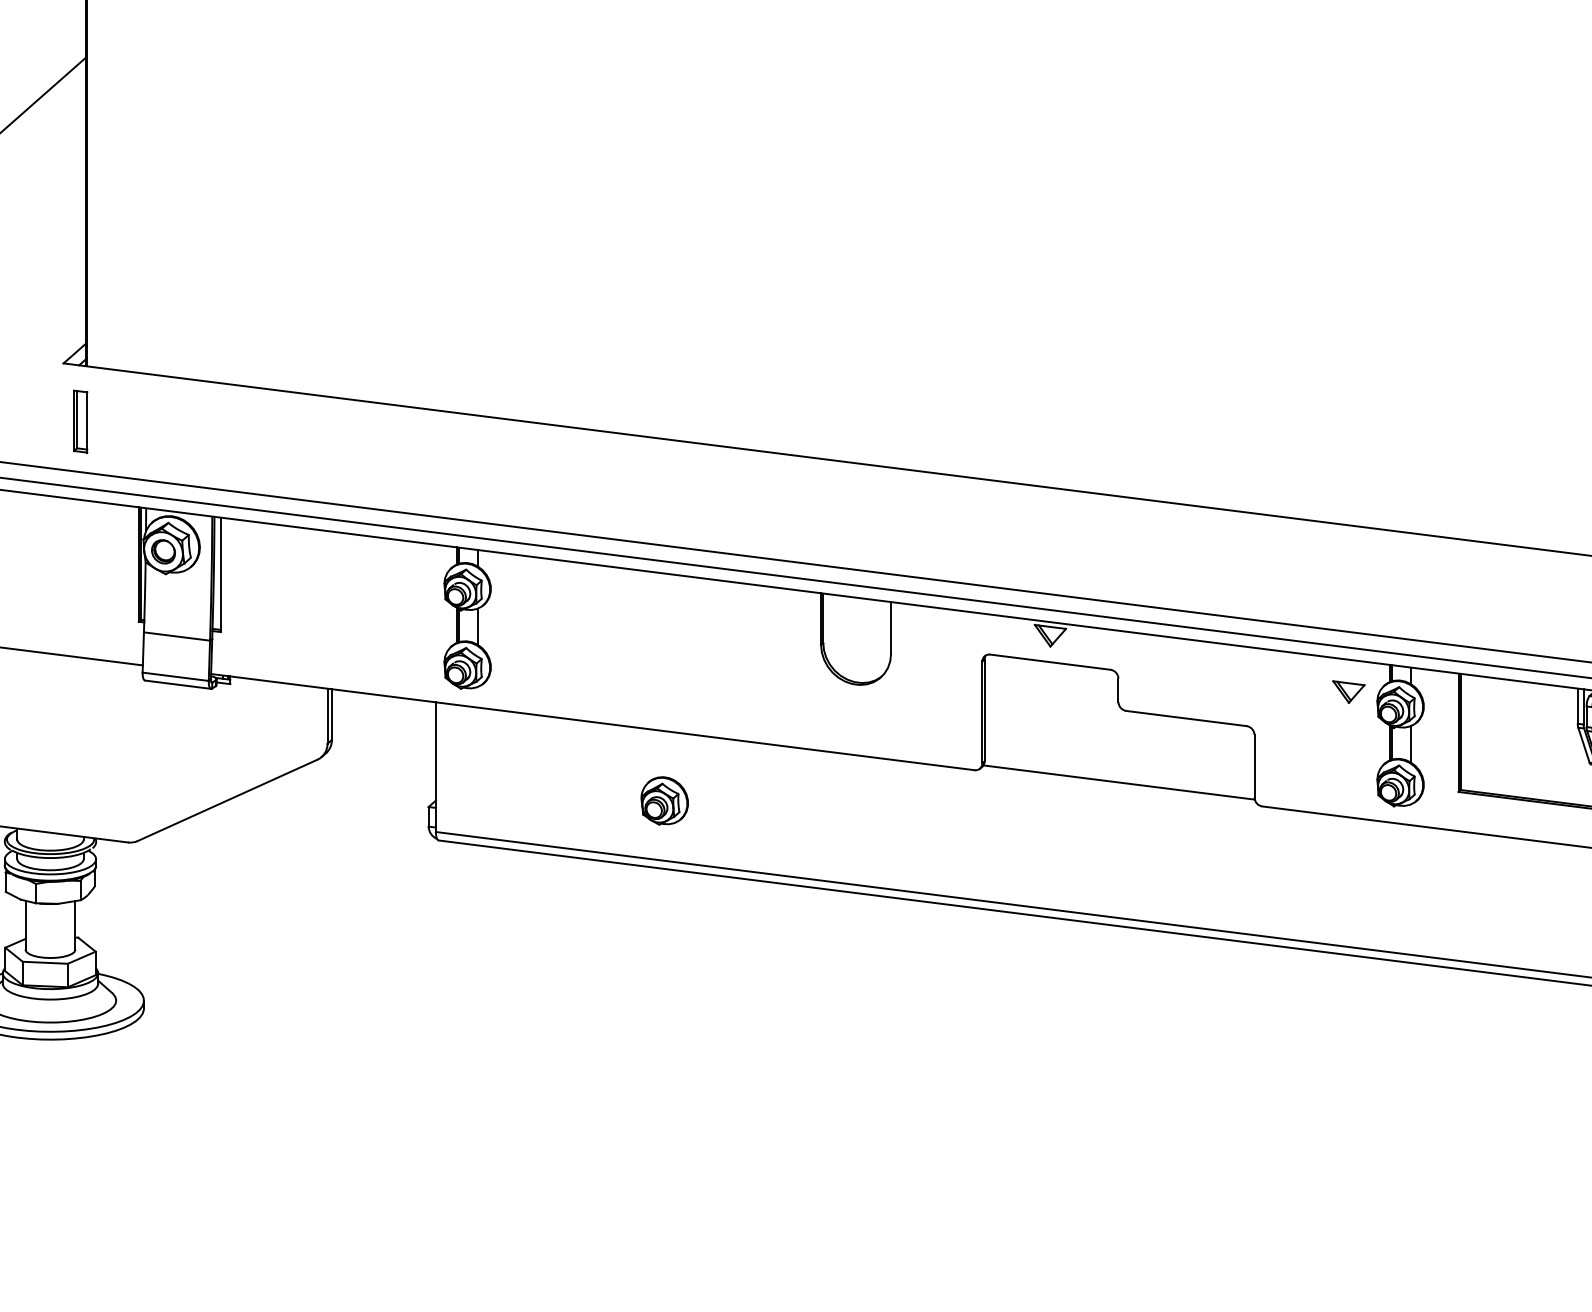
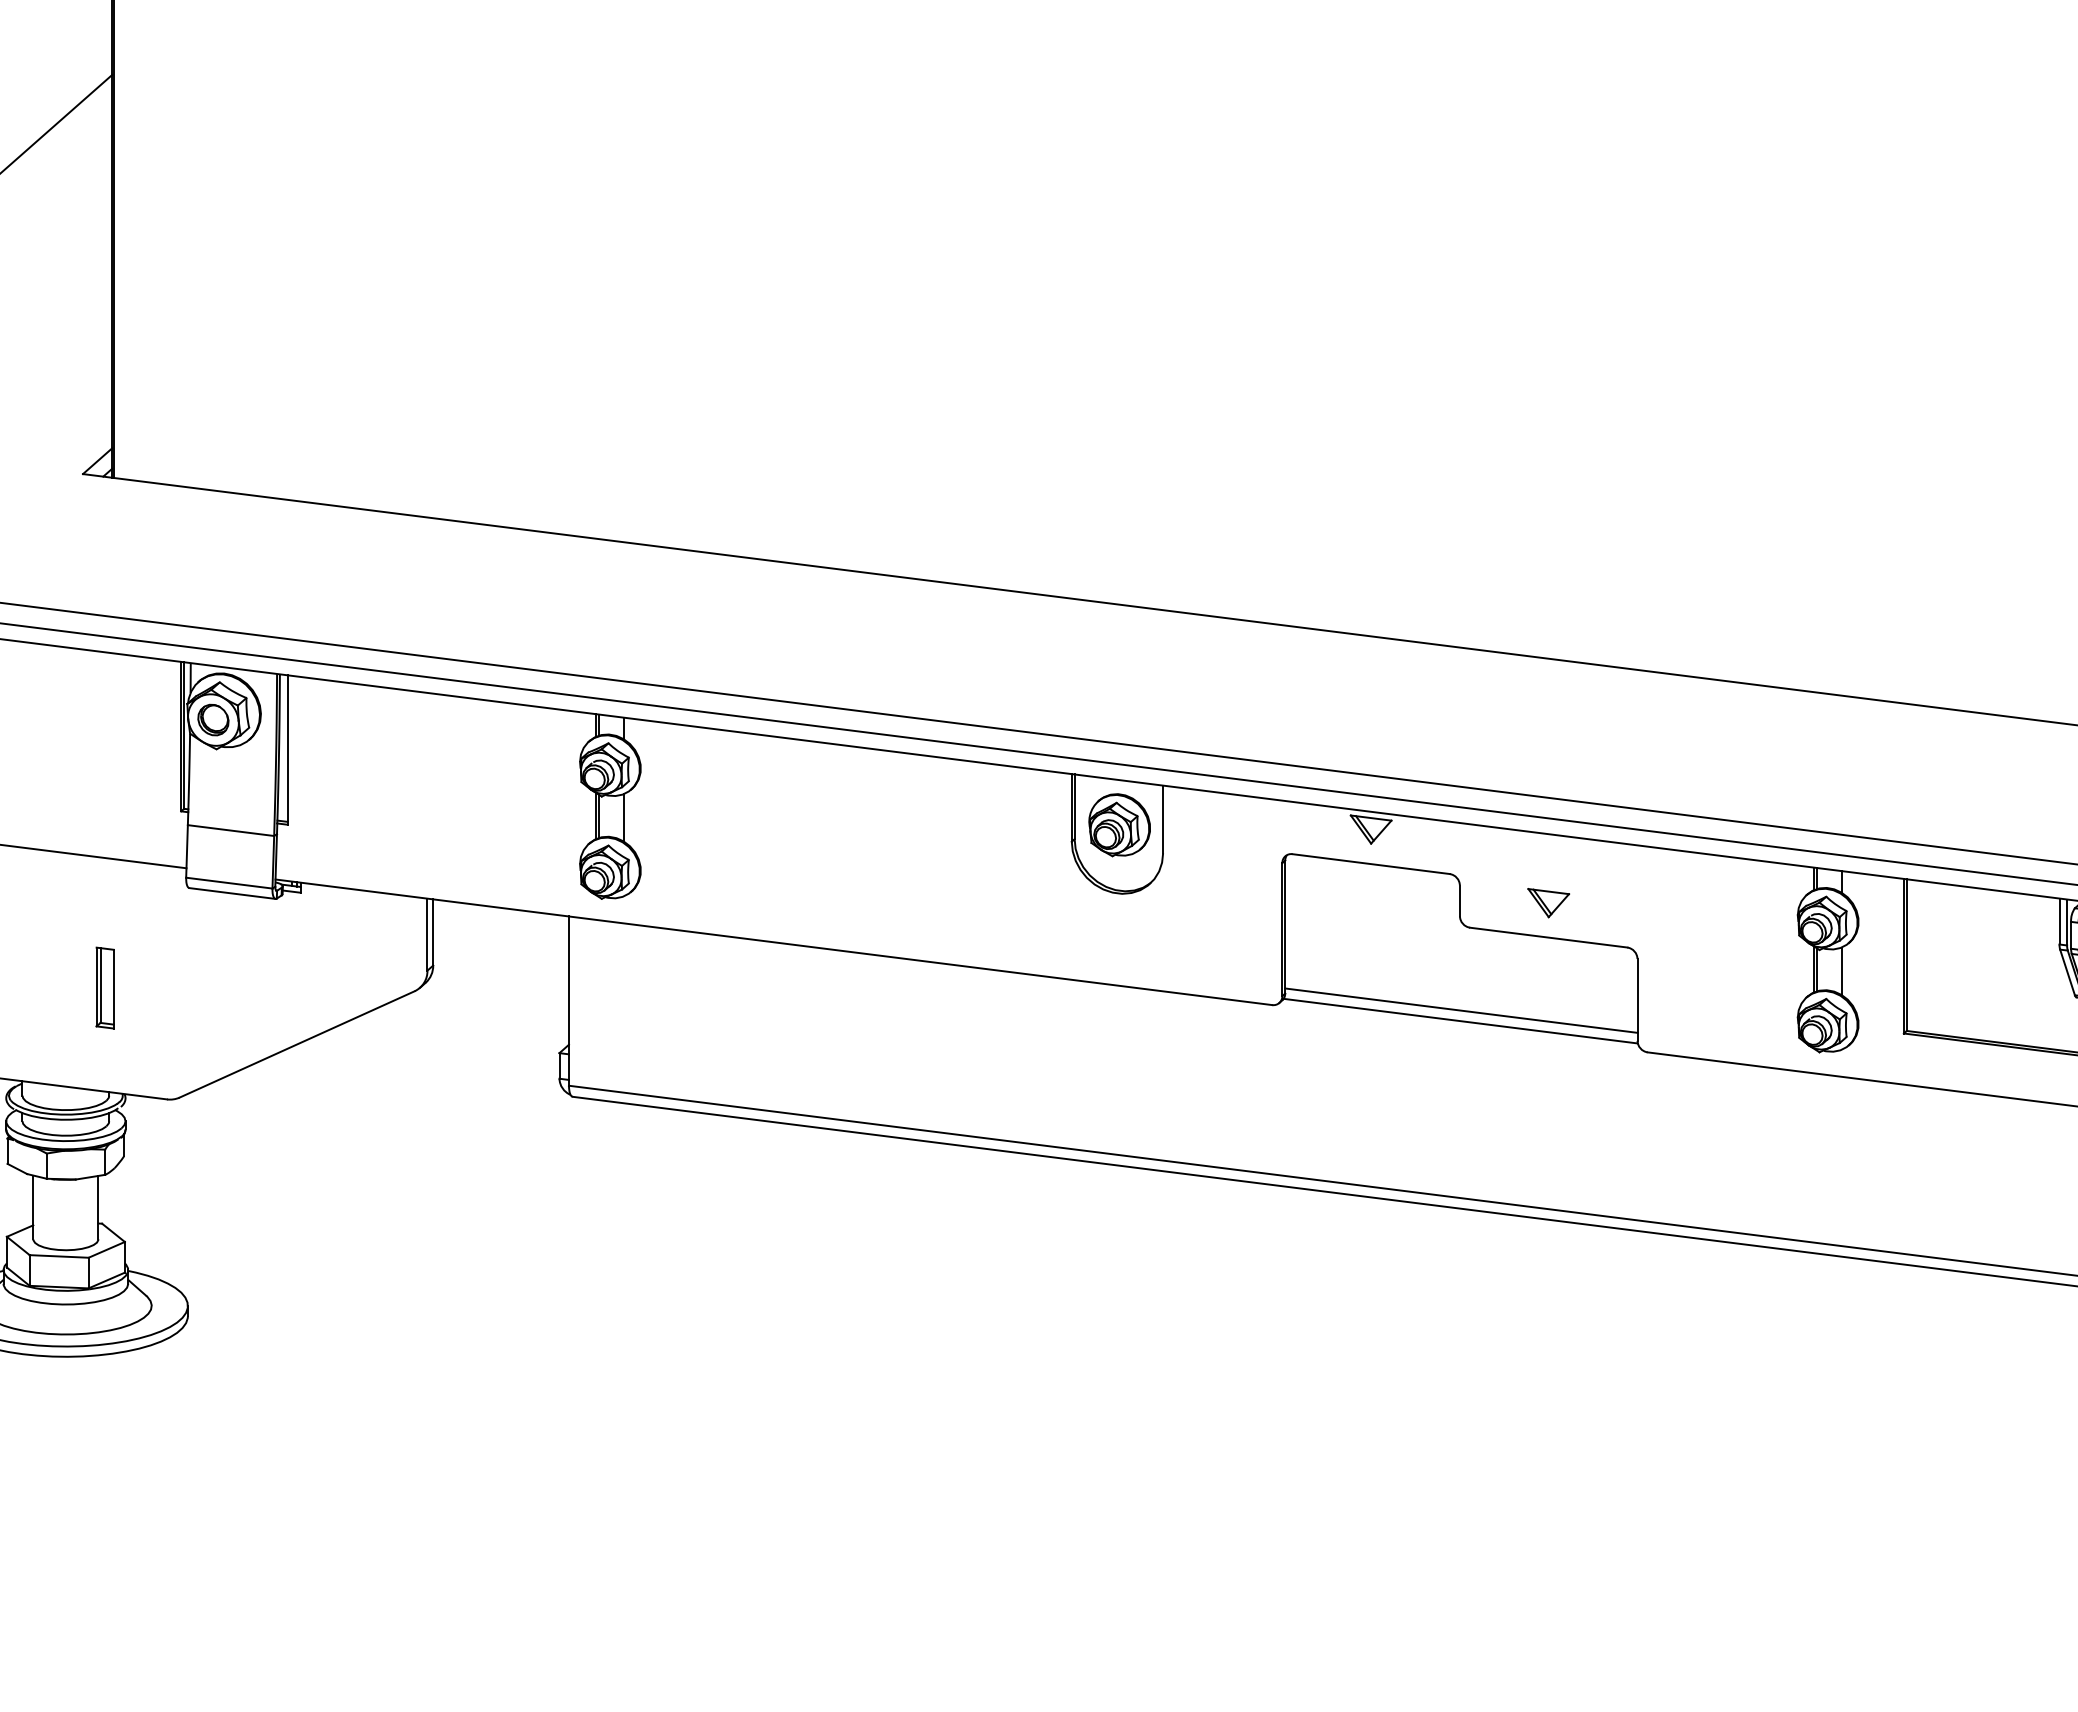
part: (80, 421) -> (104, 987), moved
part: (1348, 692) -> (1548, 903), moved
line: (1119, 774) -> (1461, 1010), added
part: (664, 801) -> (1119, 825), moved

